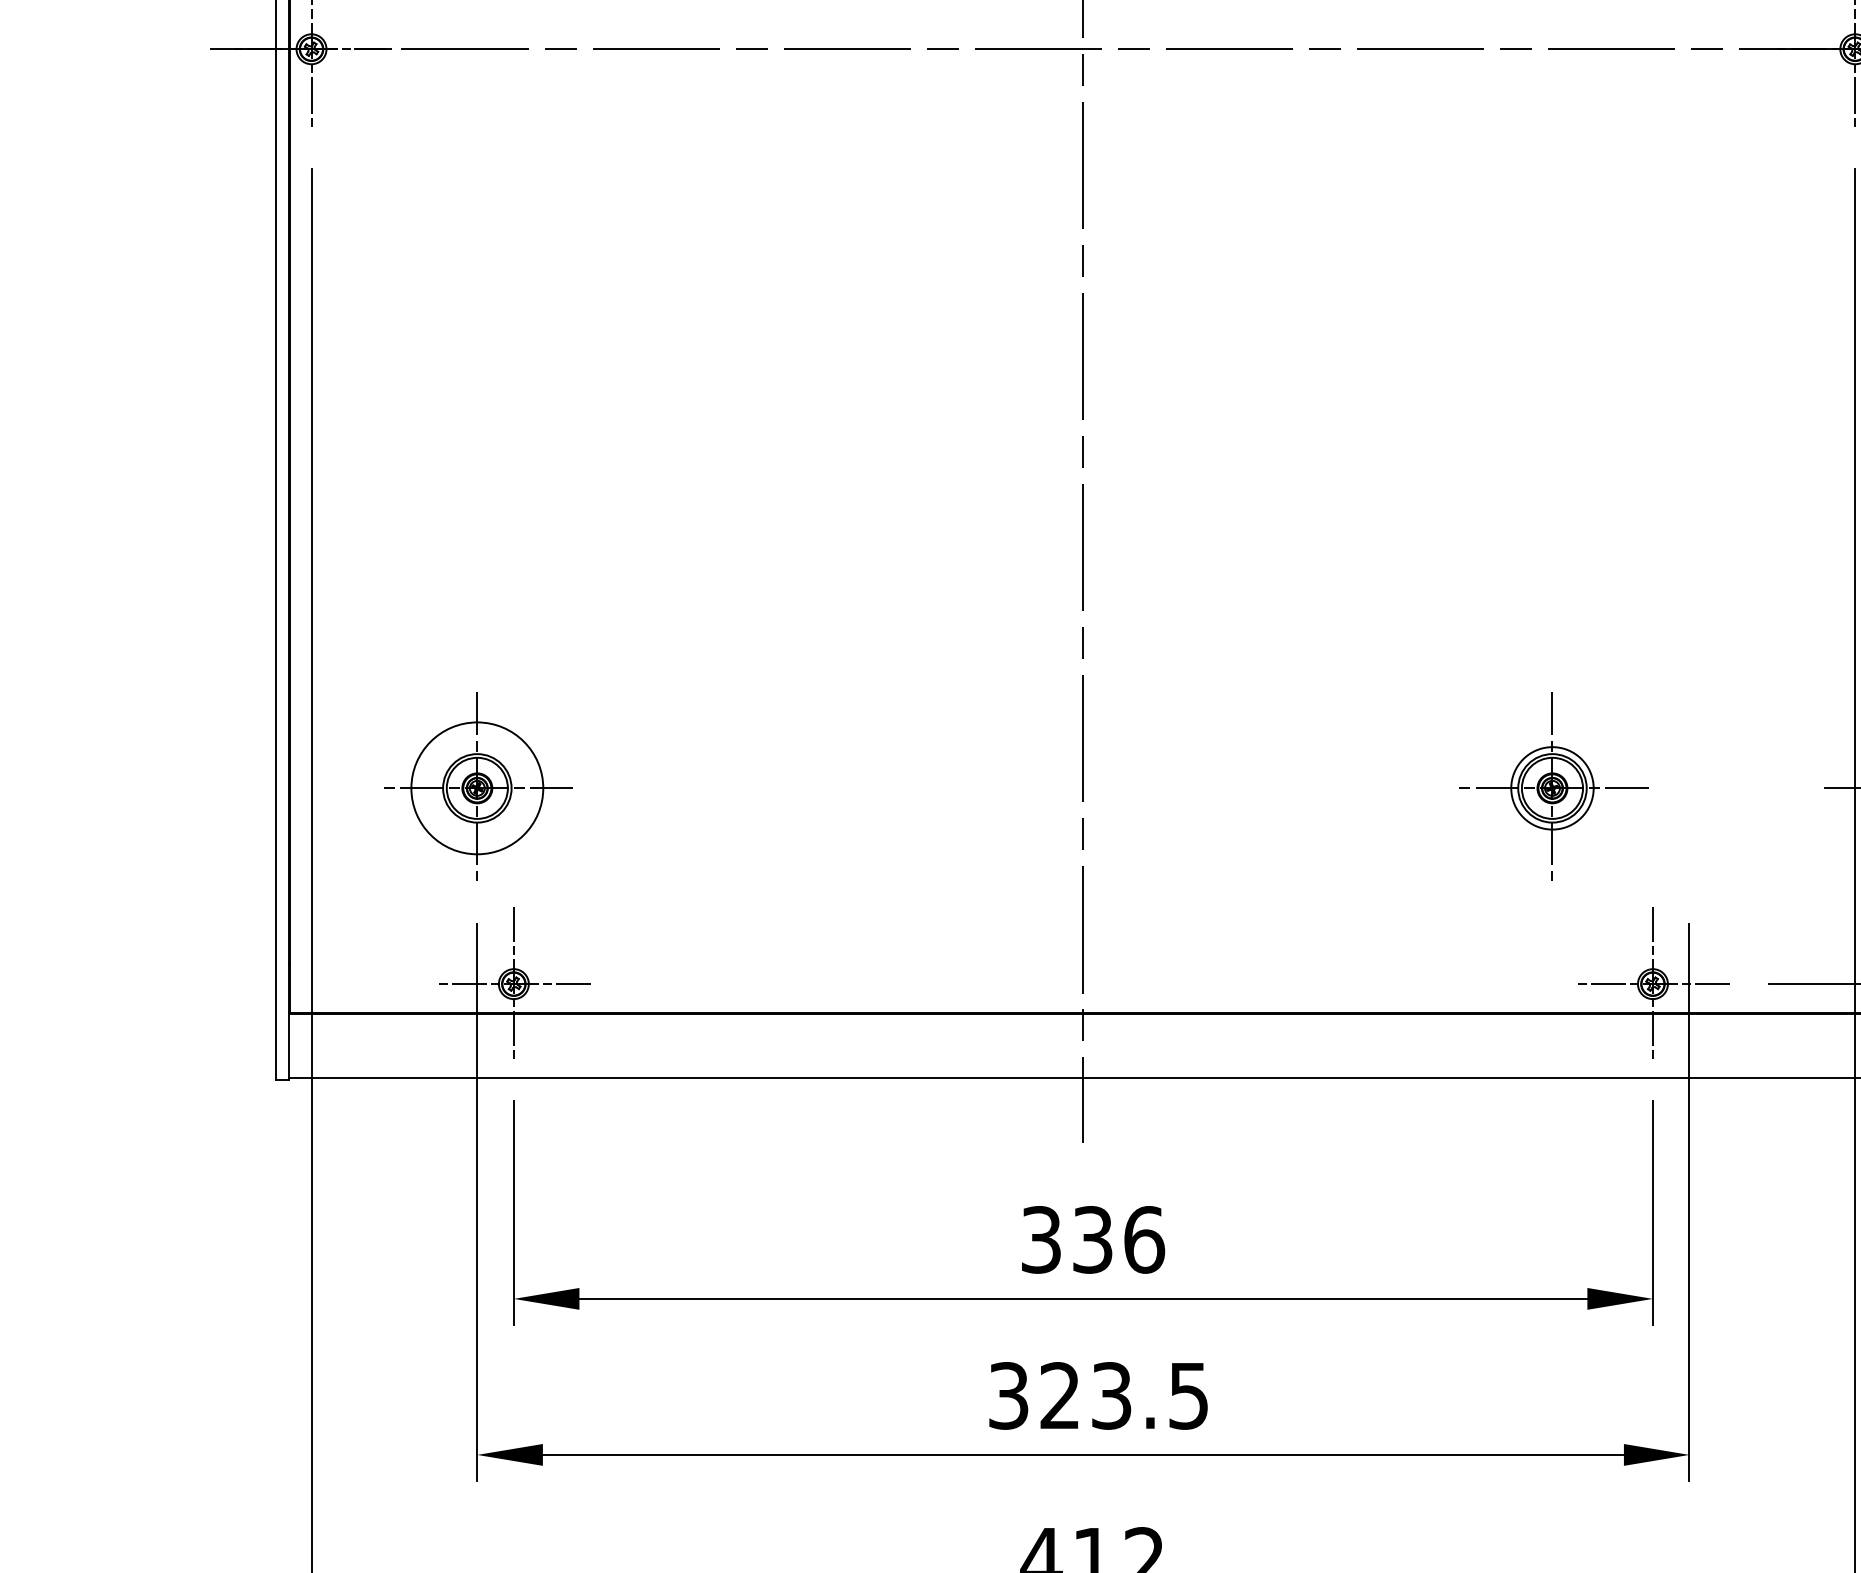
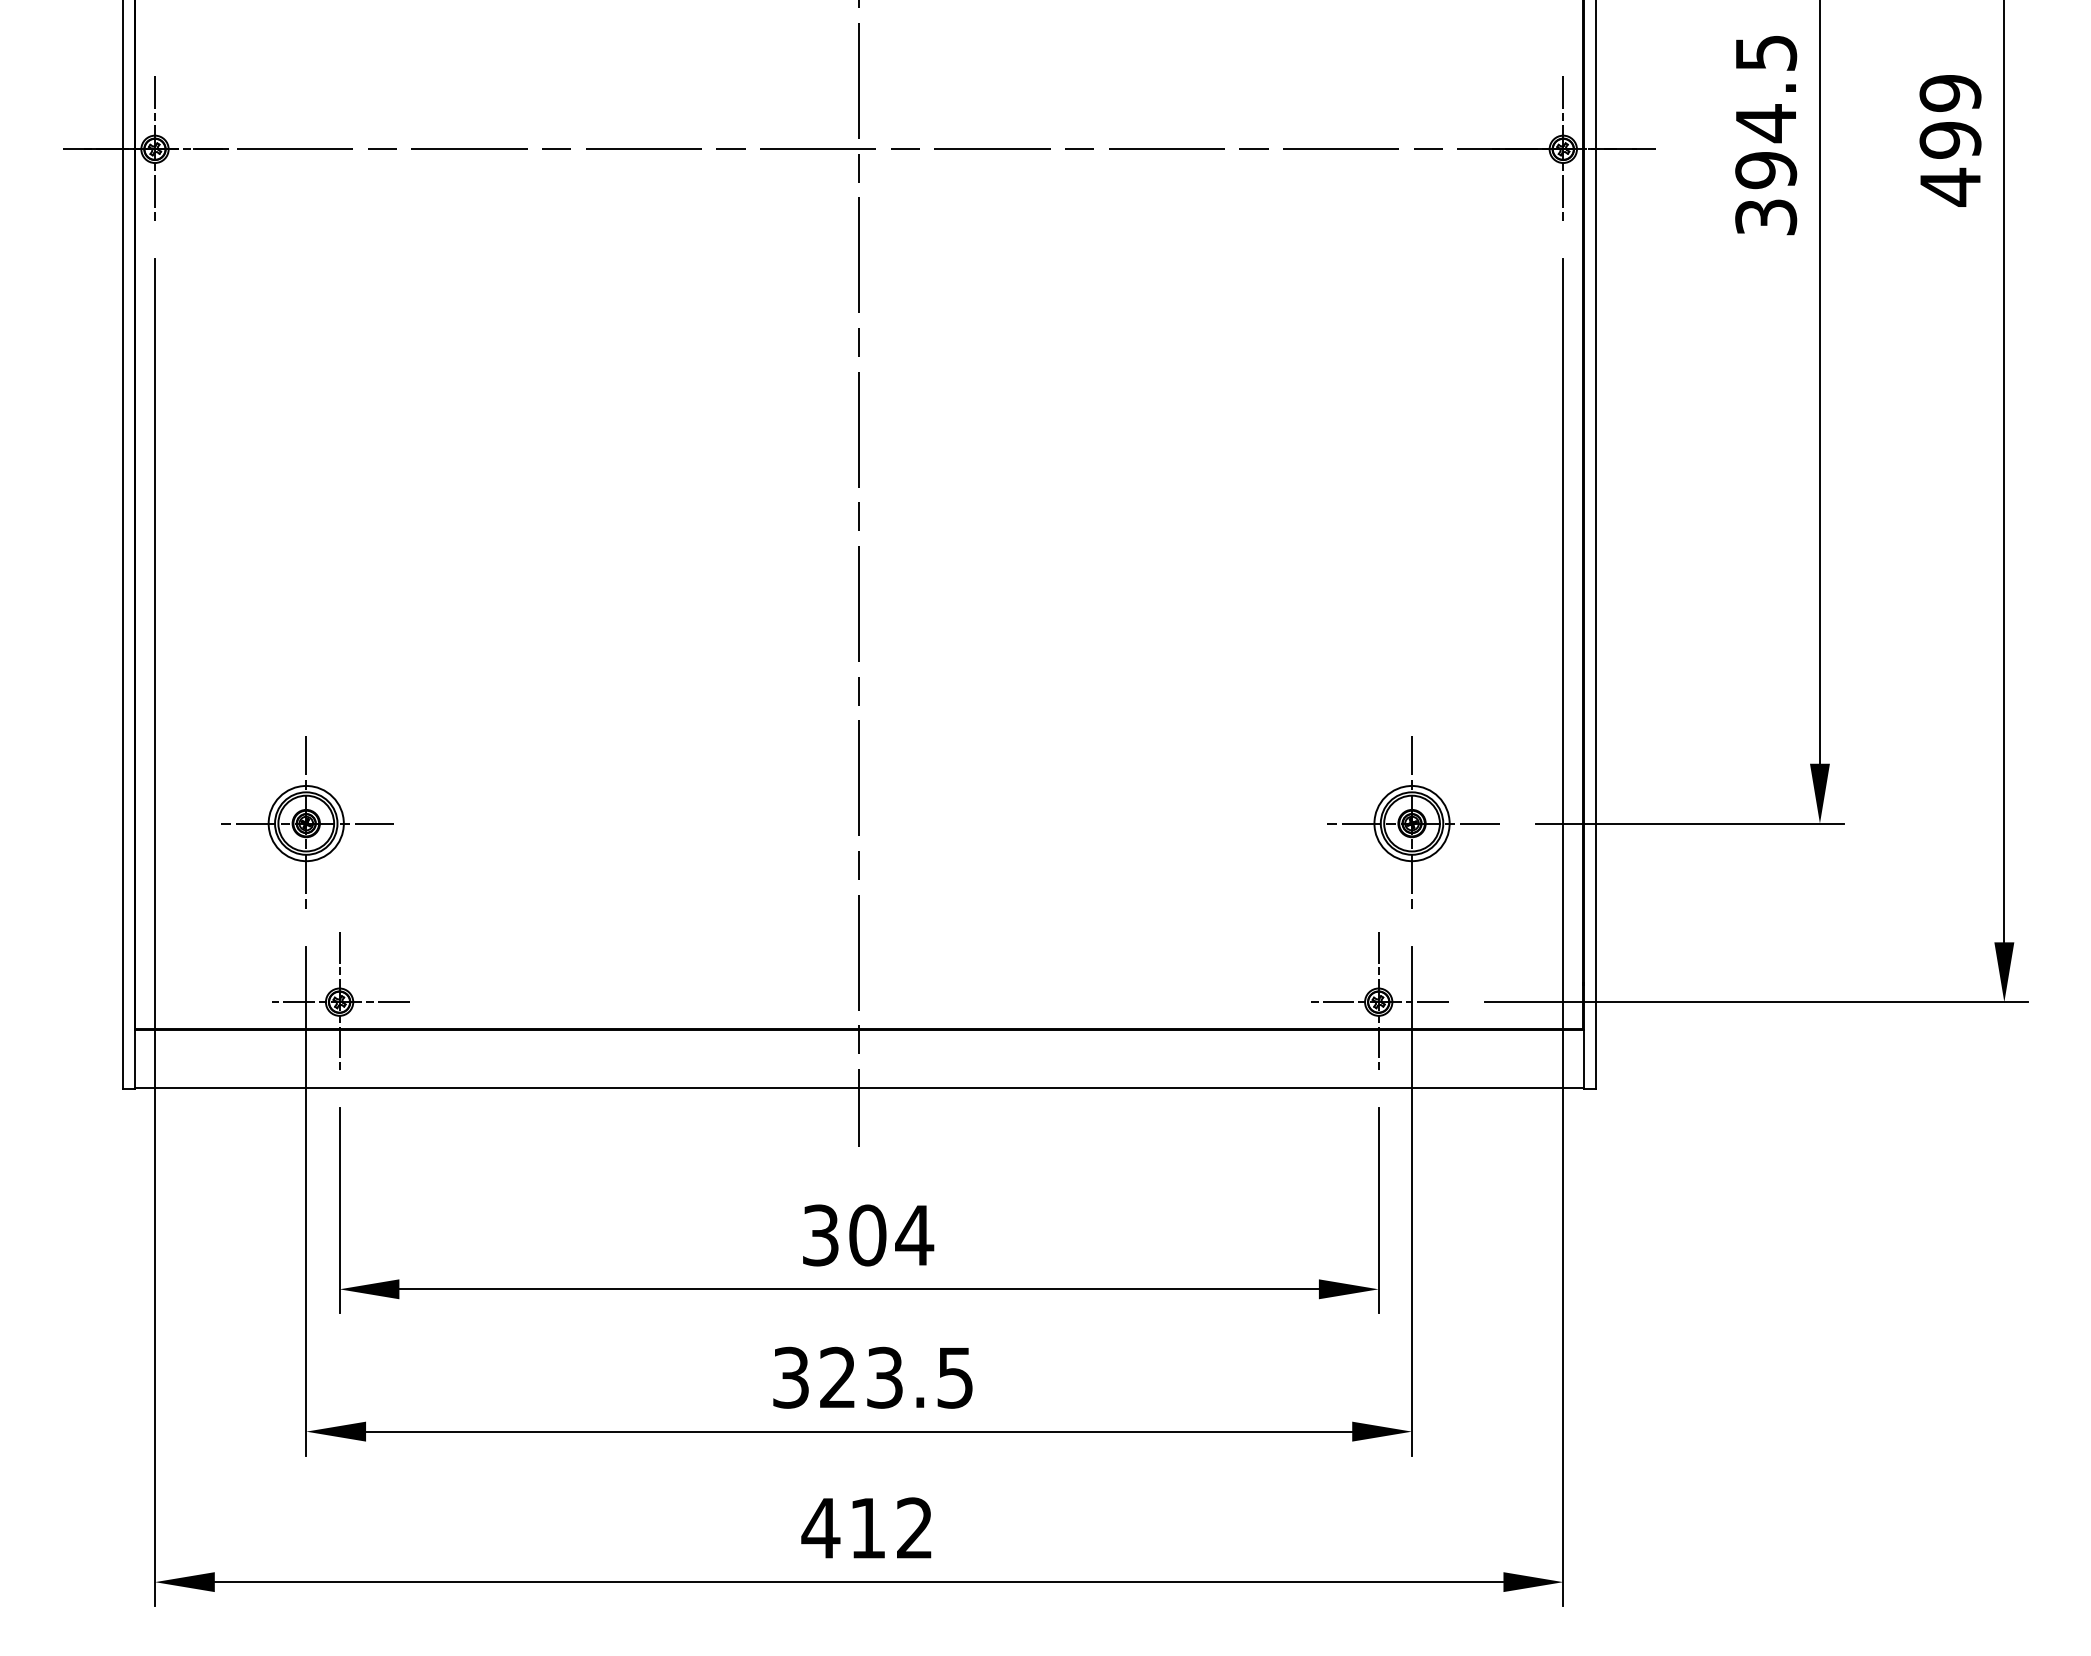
part: (1554, 787) -> (1413, 822), moved
circle: (476, 788) -> (305, 823), size x0.62
text: (1118, 1239) -> (891, 1235), 336 -> 304

